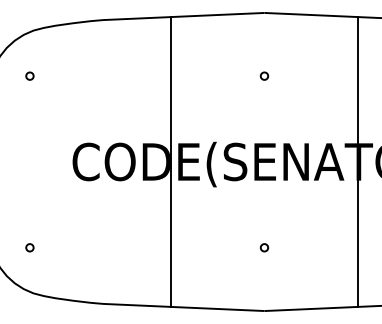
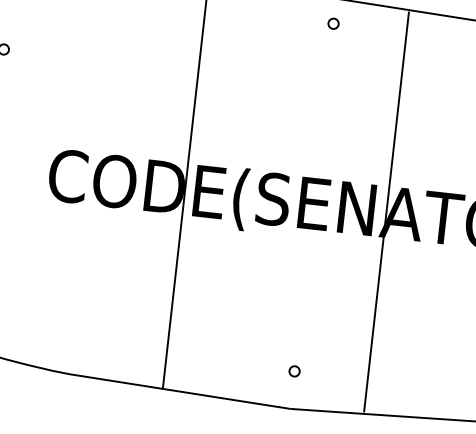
circle: (264, 75) -> (333, 22), moved
line: (357, 161) -> (386, 211), moved
circle: (264, 247) -> (294, 371), moved

